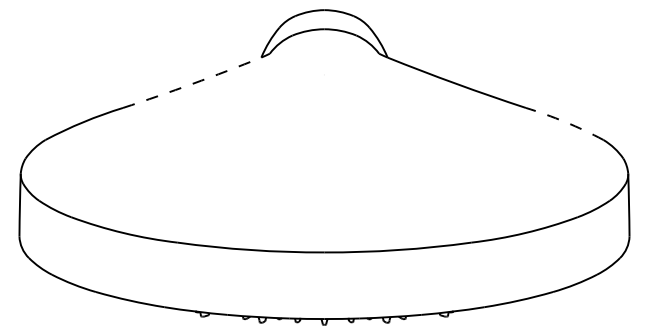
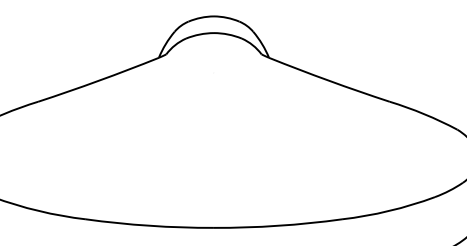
arc: (192, 83) -> (98, 80), dashed -> solid
arc: (565, 122) -> (424, 114), dashed -> solid

